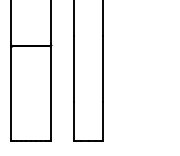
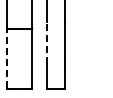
line: (74, 69) -> (46, 43), solid -> dashed
line: (12, 93) -> (7, 58), solid -> dashed

